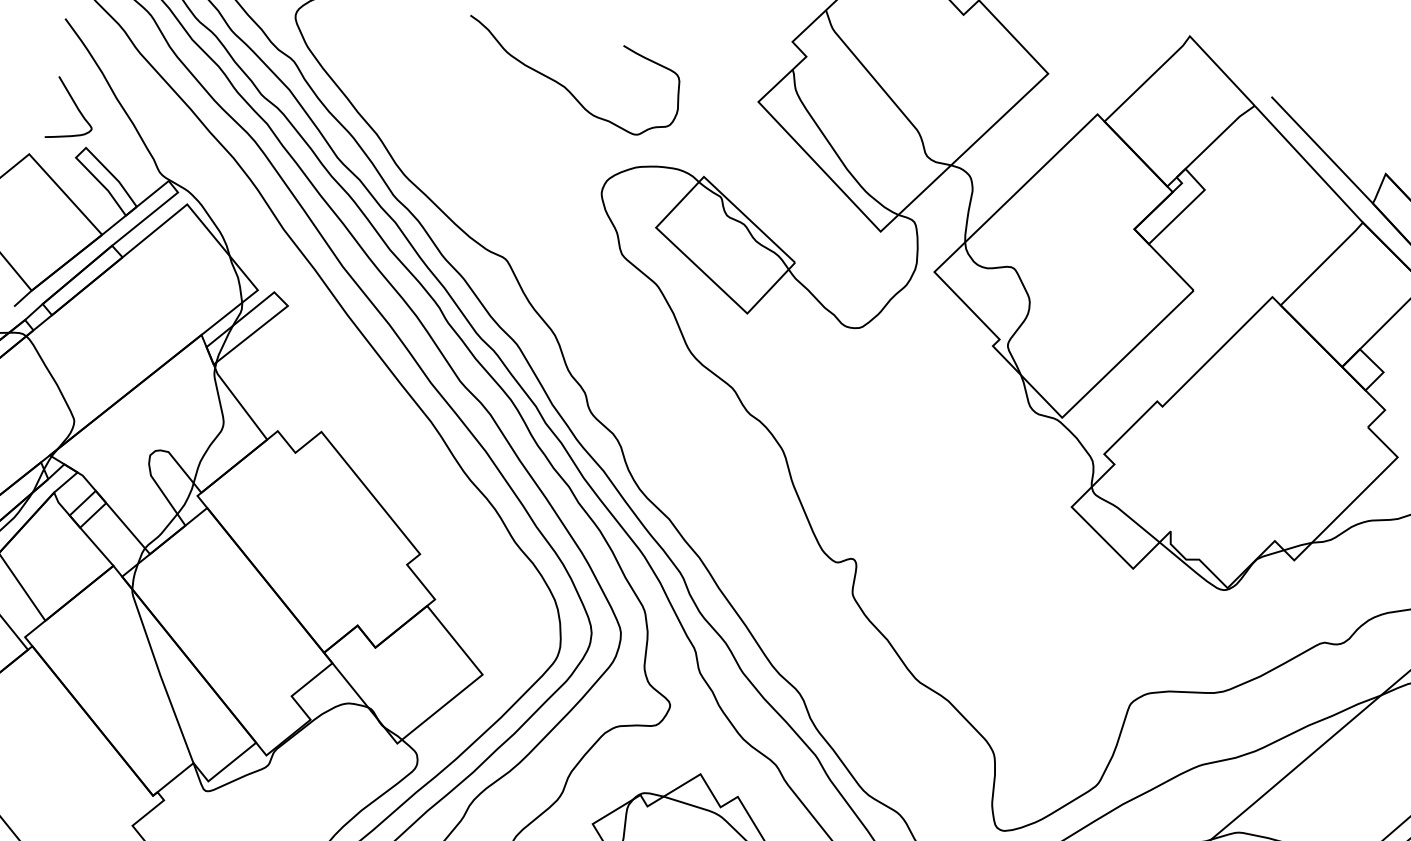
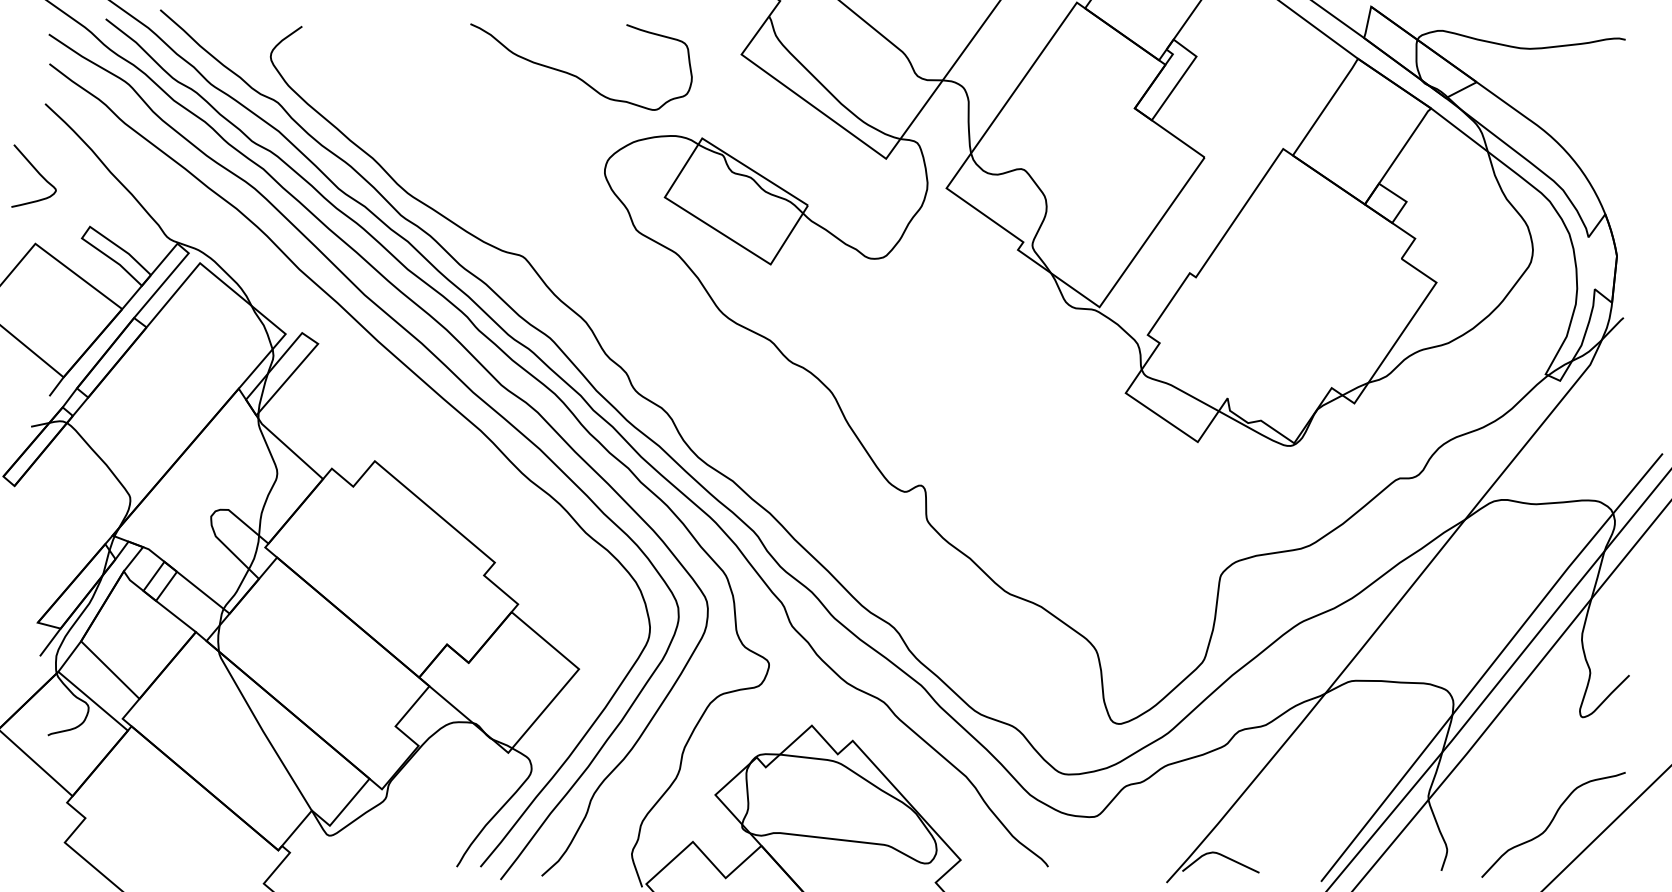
curve: (564, 85) -> (576, 75), moved
curve: (76, 106) -> (36, 171), moved

